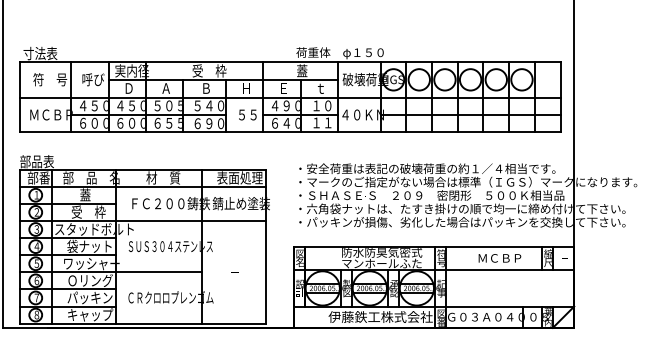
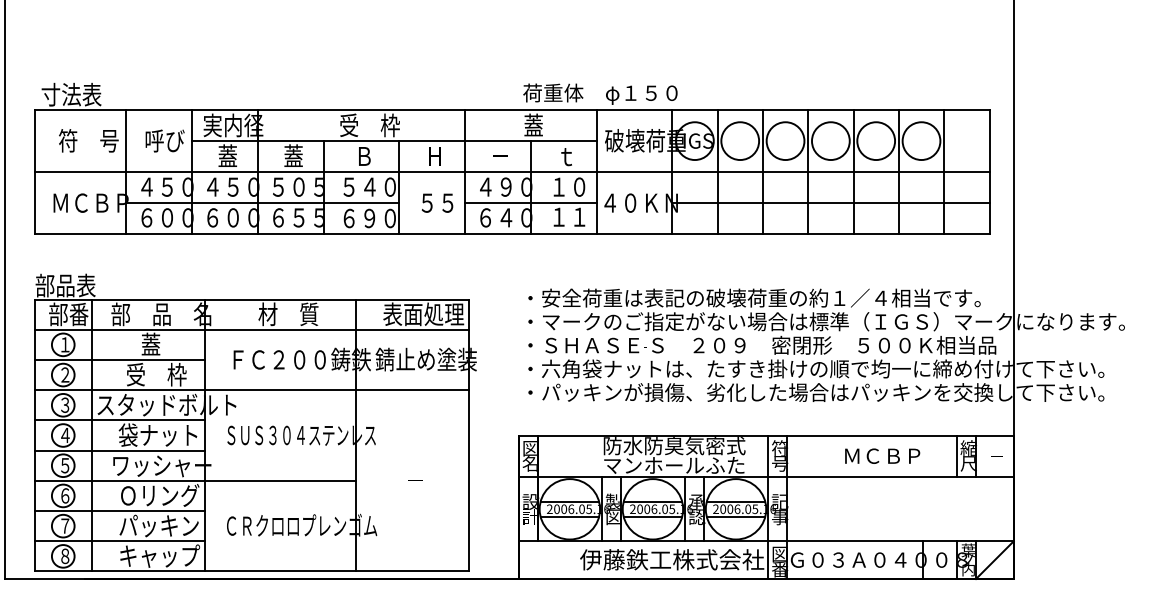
text: (128, 87) -> (226, 154), Ｄ -> 蓋
text: (166, 87) -> (294, 154), Ａ -> 蓋
text: (283, 88) -> (500, 156), Ｅ -> －

